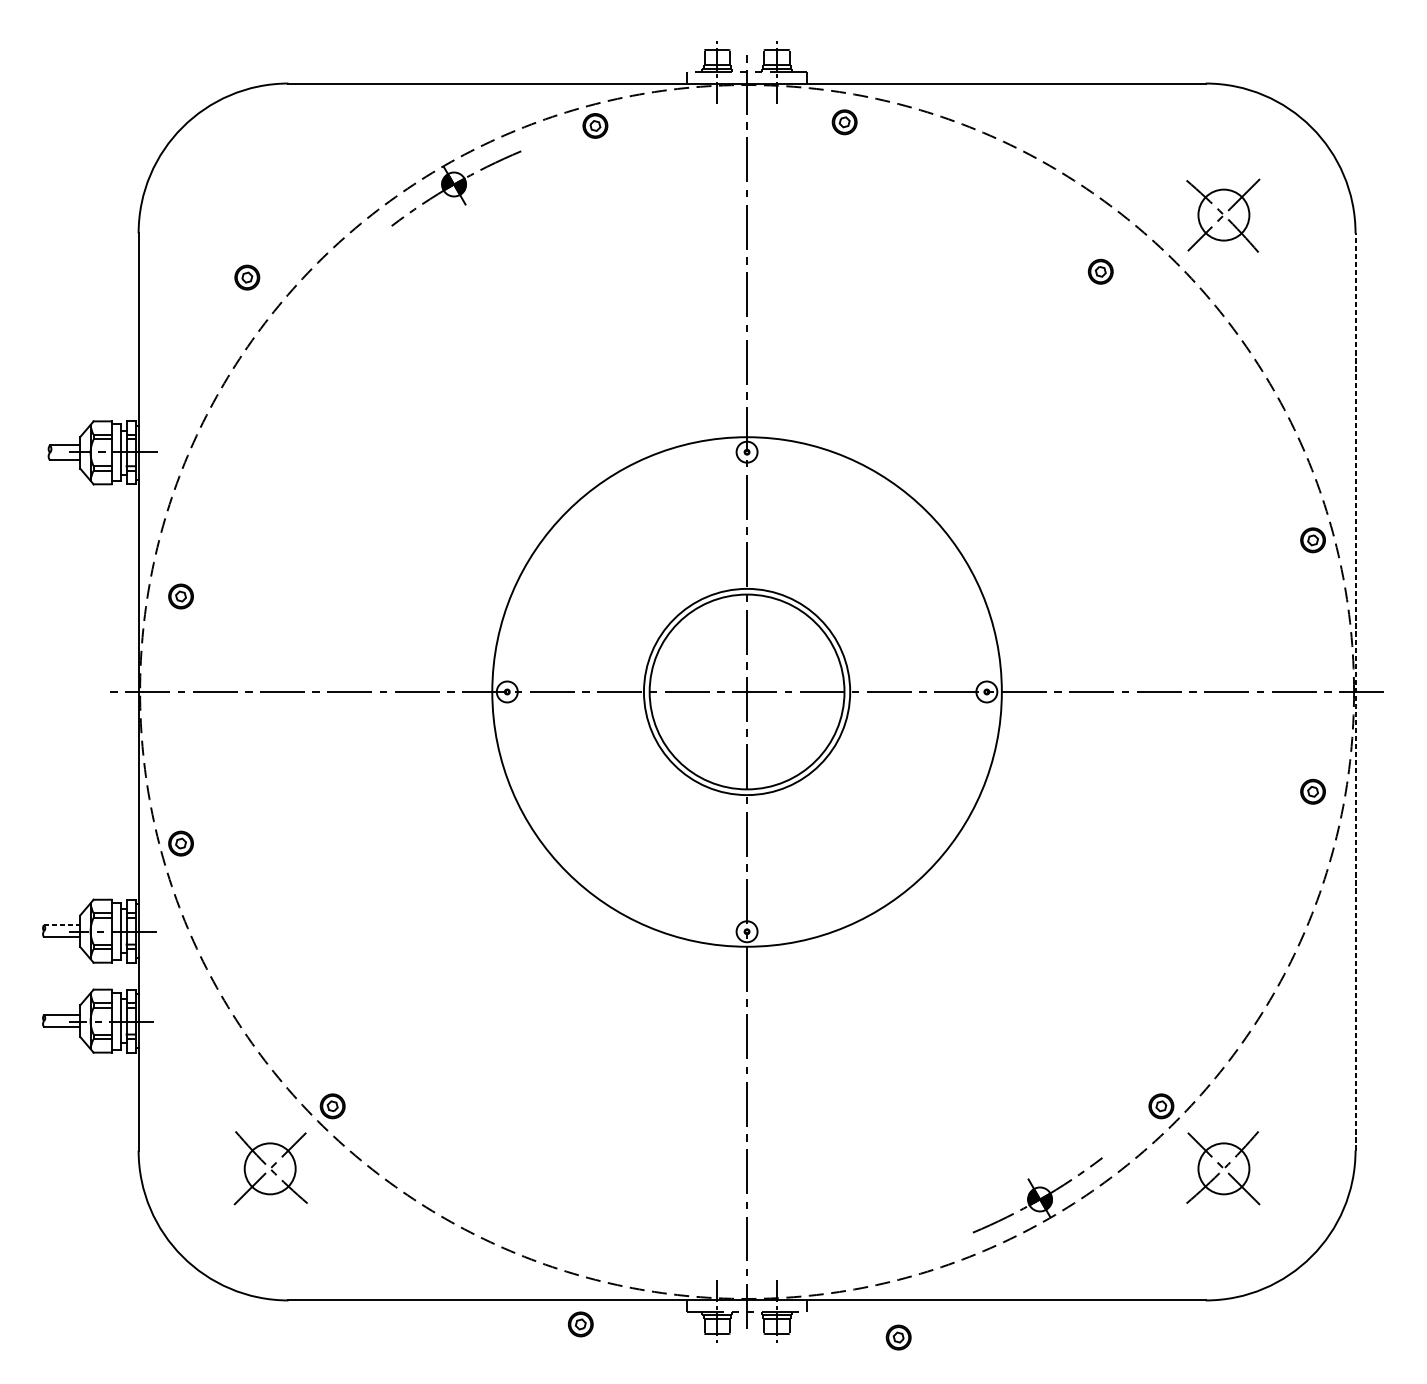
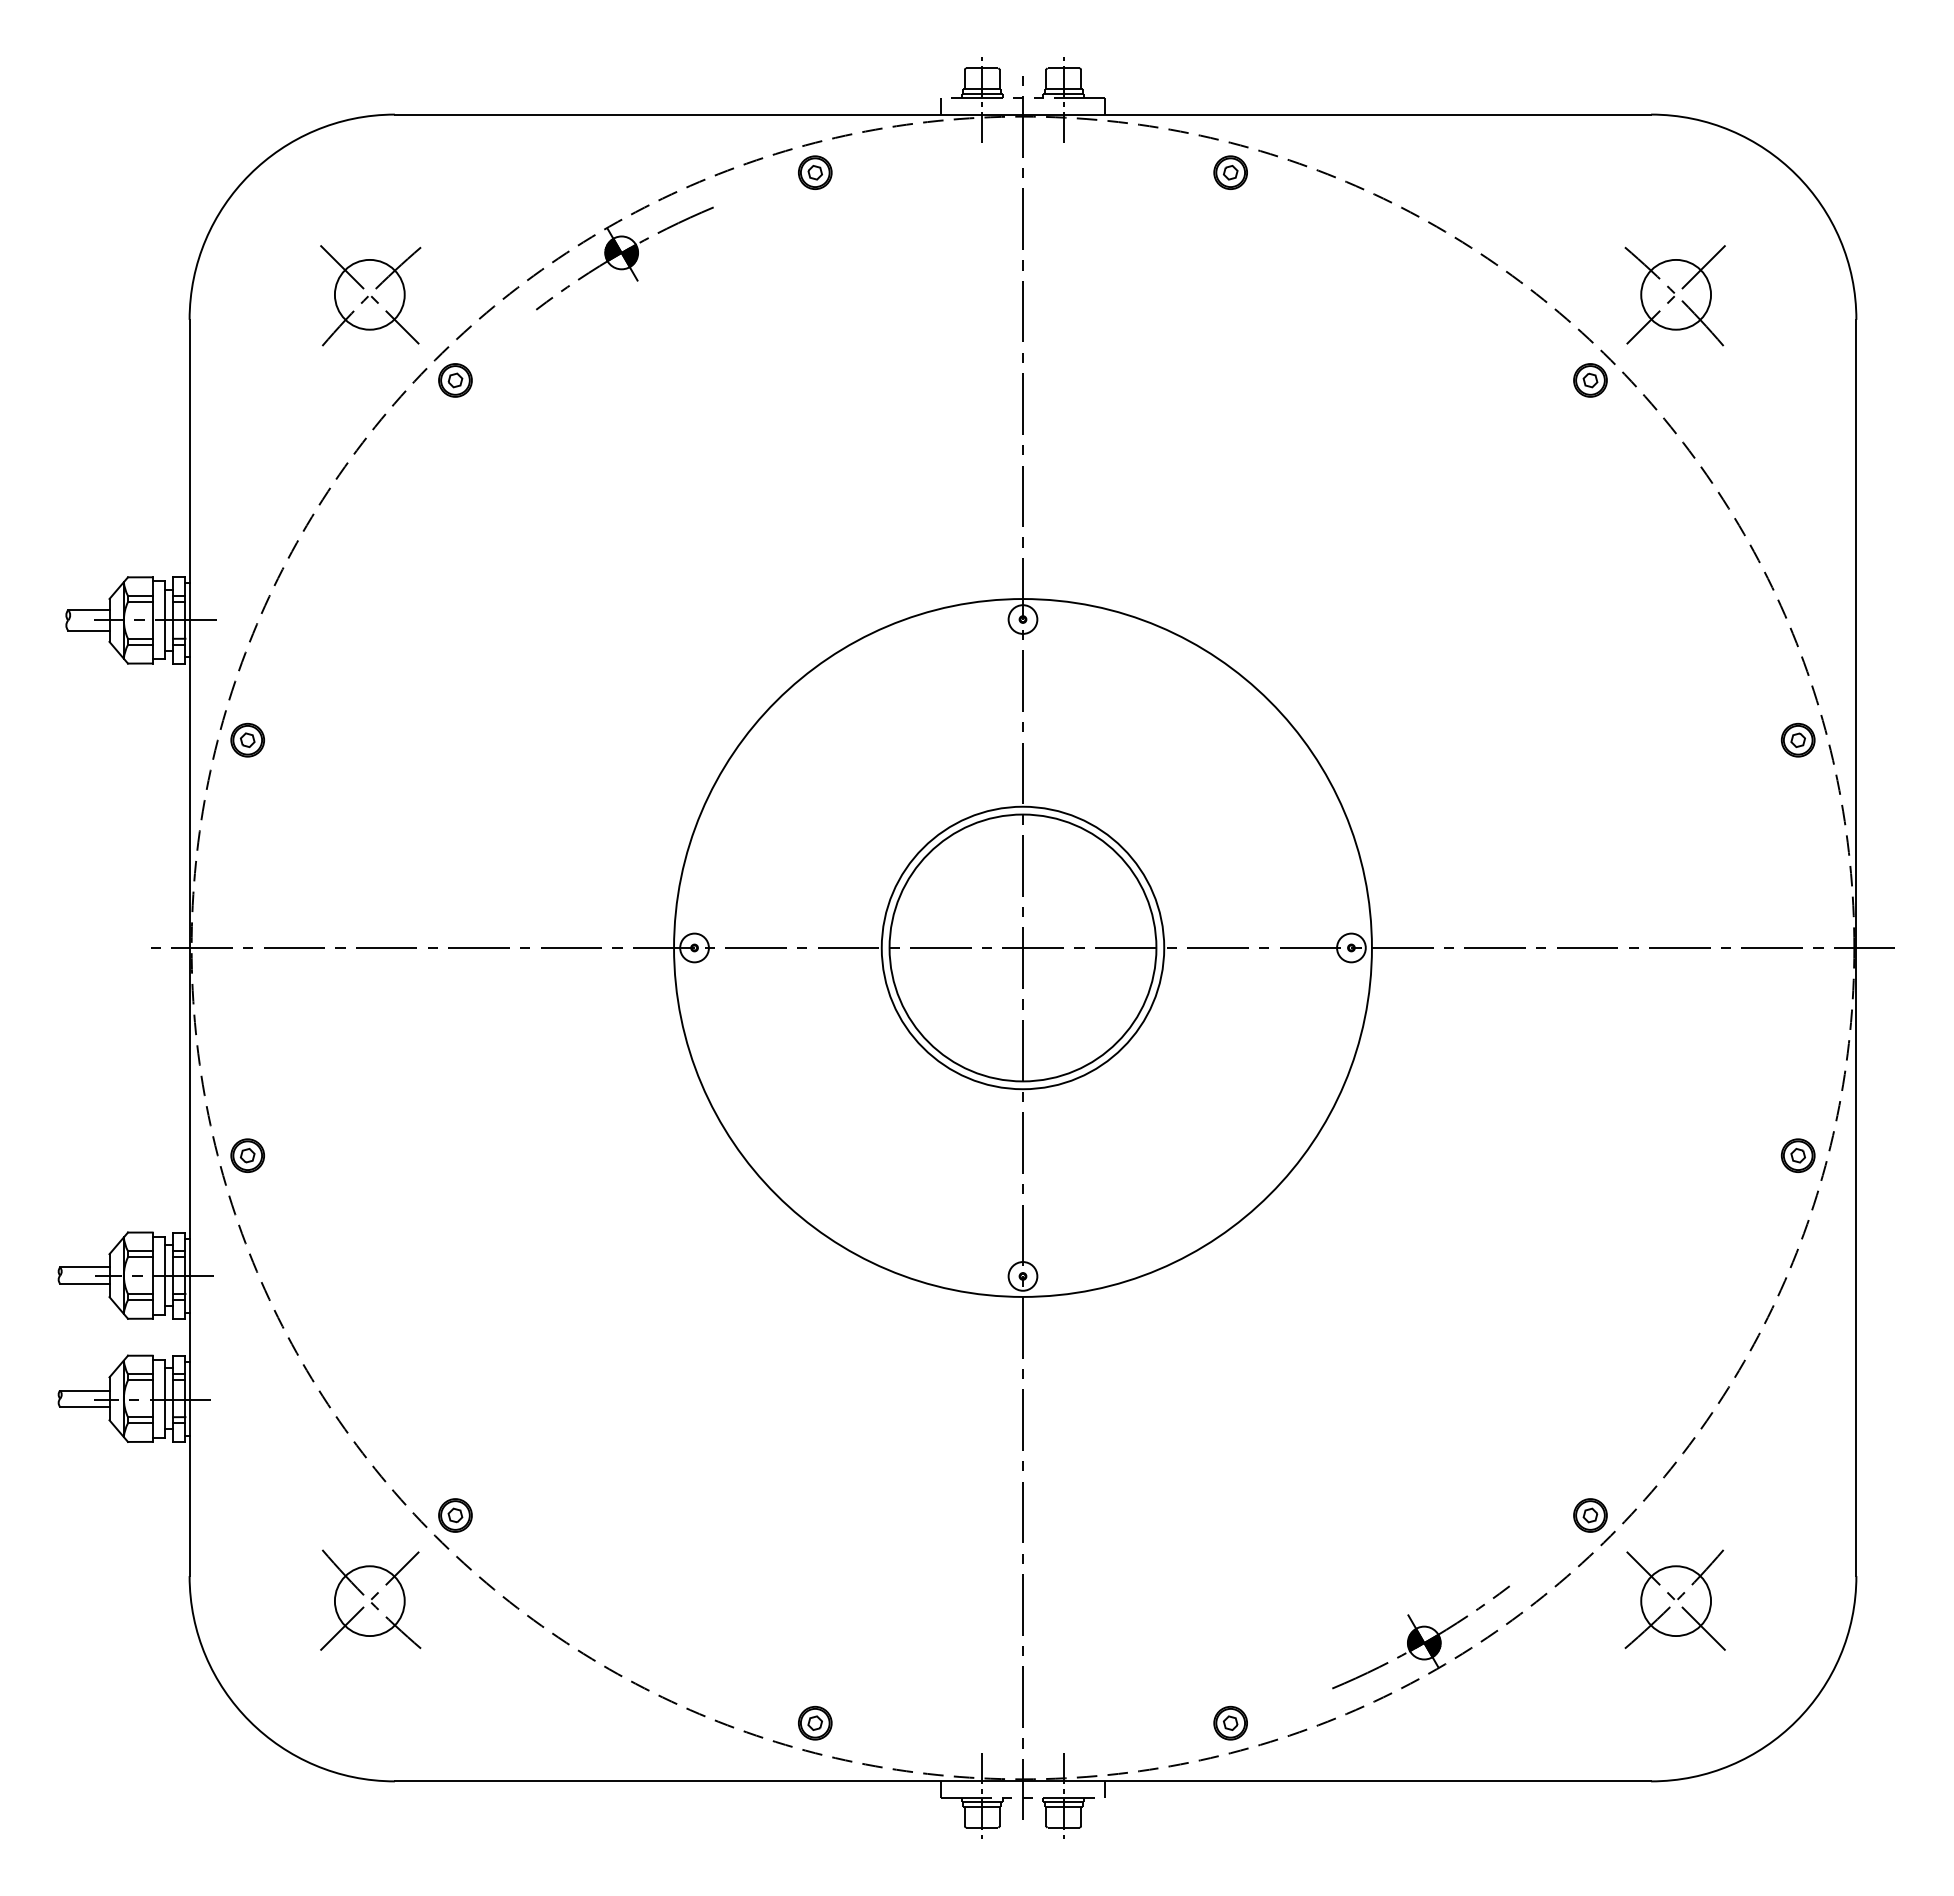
part: (844, 122) -> (1230, 172), moved
part: (270, 215) -> (370, 295), added
part: (1100, 271) -> (1590, 380), moved
part: (247, 277) -> (455, 380), moved
part: (180, 596) -> (247, 740), moved
line: (1355, 691) -> (1856, 947), dashed -> solid
part: (1312, 791) -> (1797, 1155), moved
line: (61, 925) -> (84, 1267), dashed -> solid
part: (580, 1323) -> (815, 1722), moved
part: (898, 1337) -> (1230, 1722), moved

